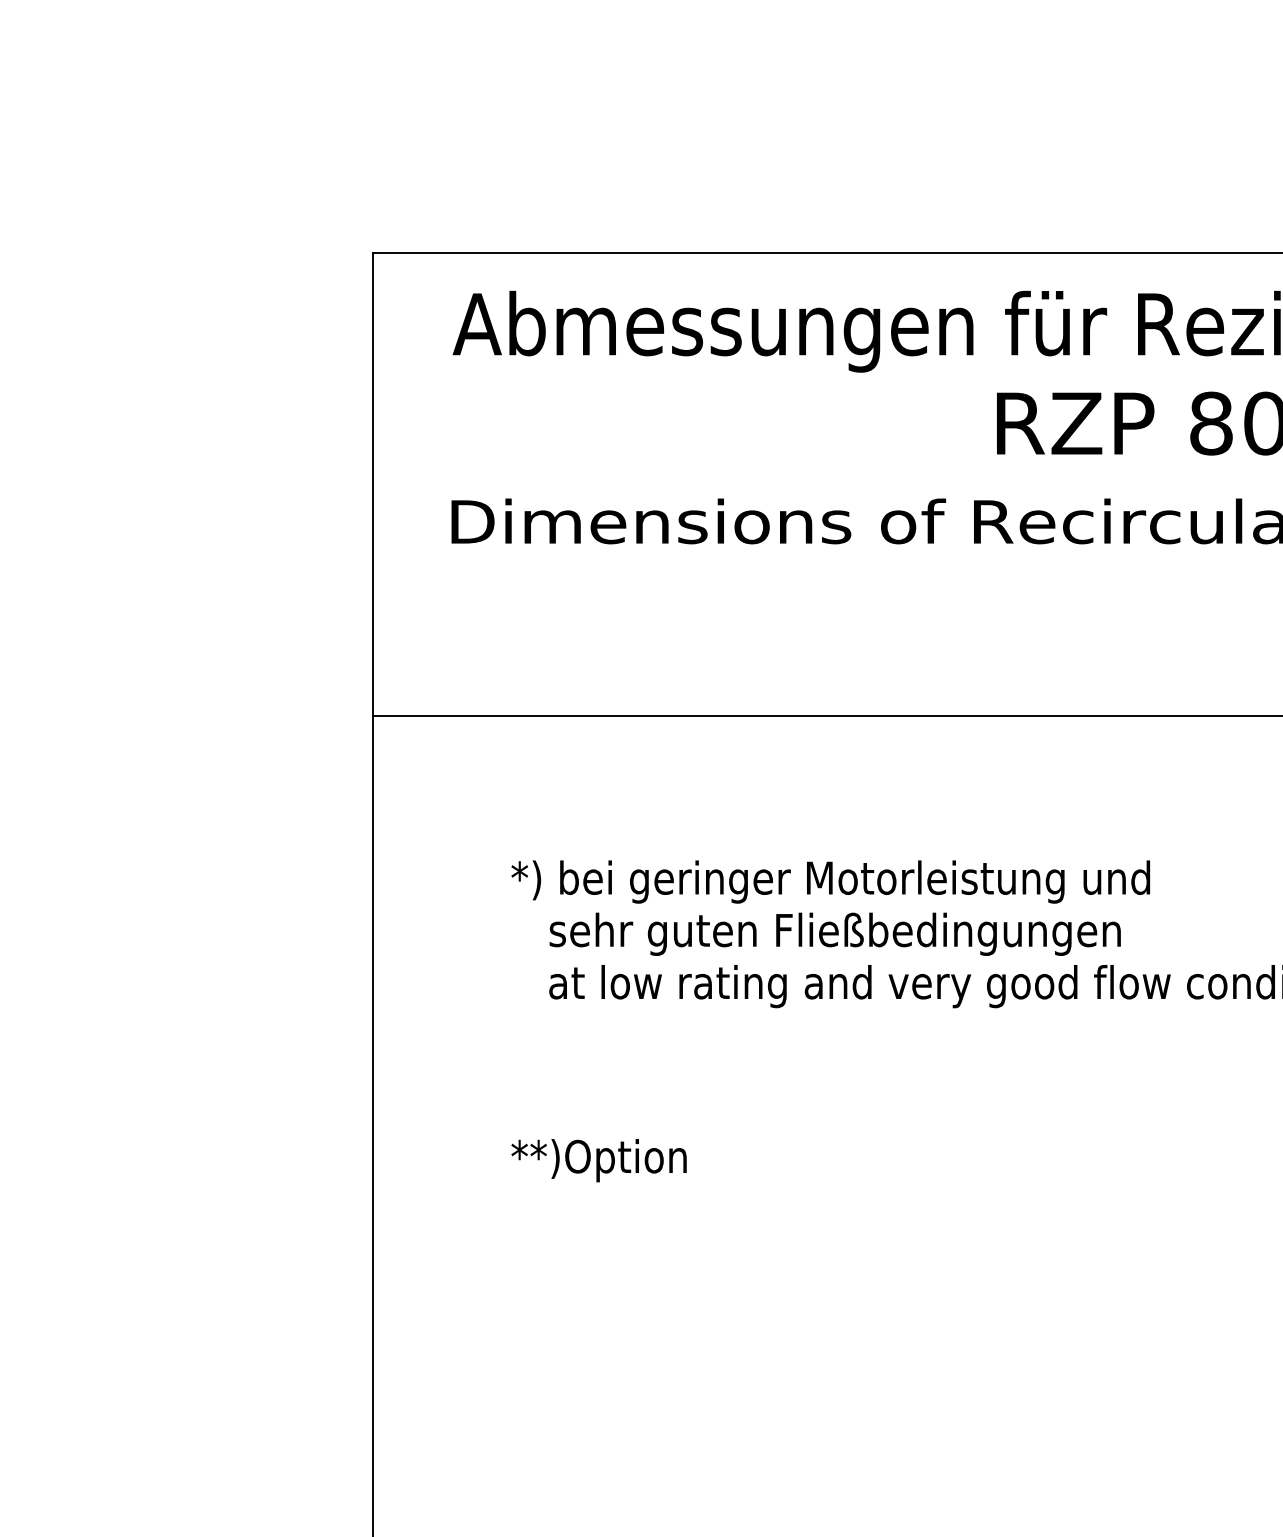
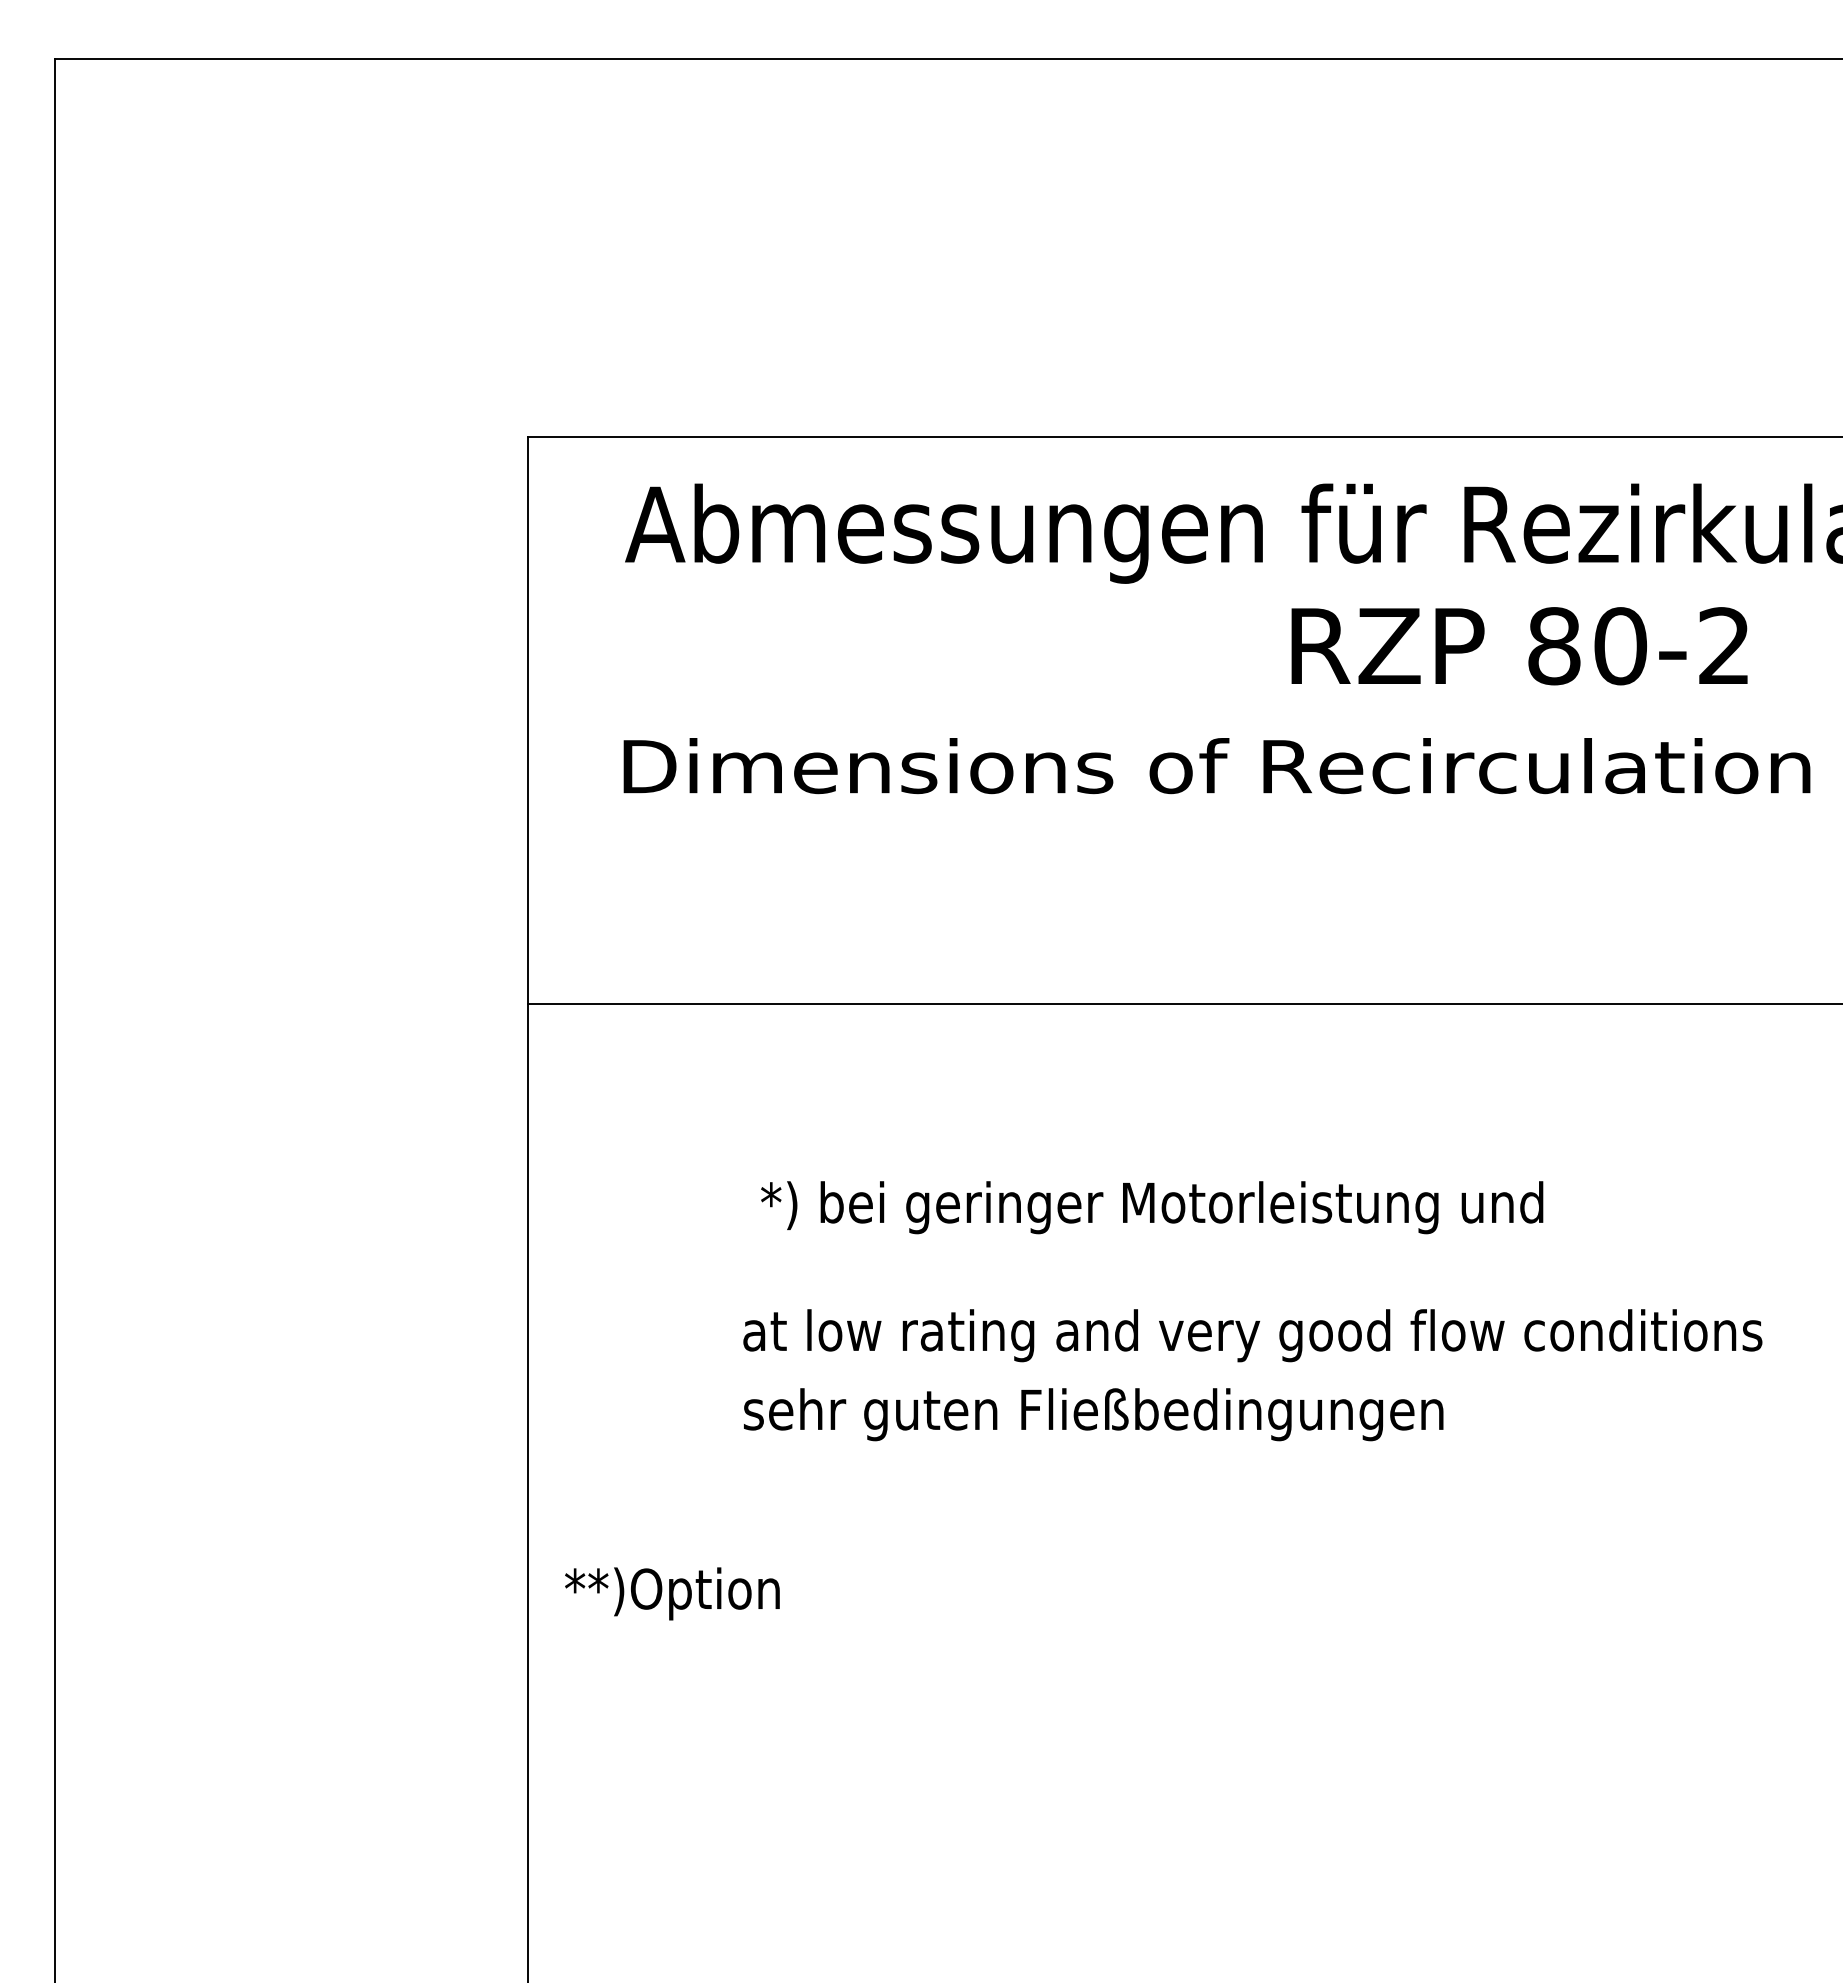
text: (831, 881) -> (1152, 1207), moved
text: (835, 934) -> (1093, 1414), moved
text: (599, 1160) -> (672, 1593), moved

